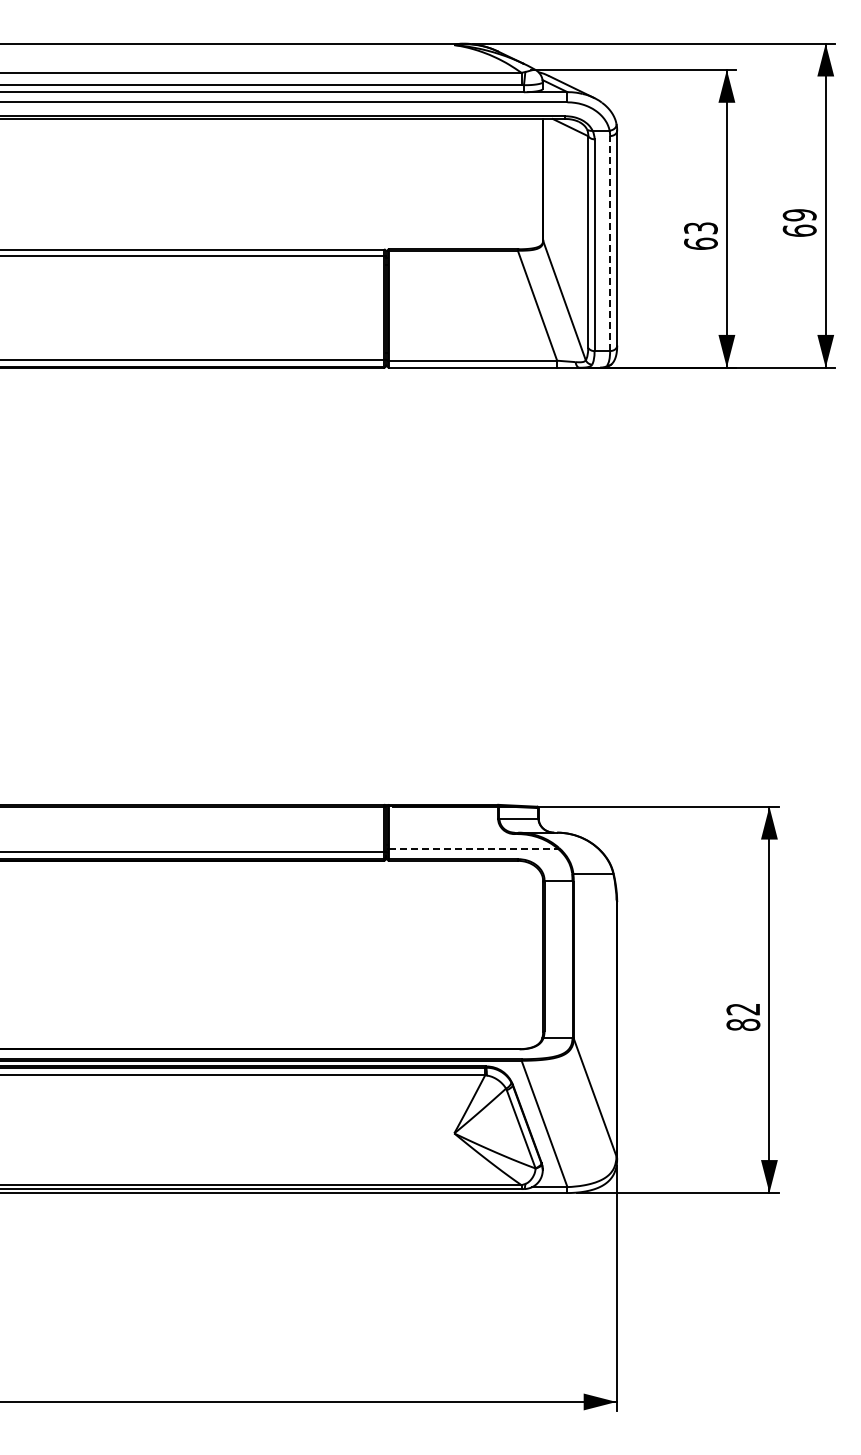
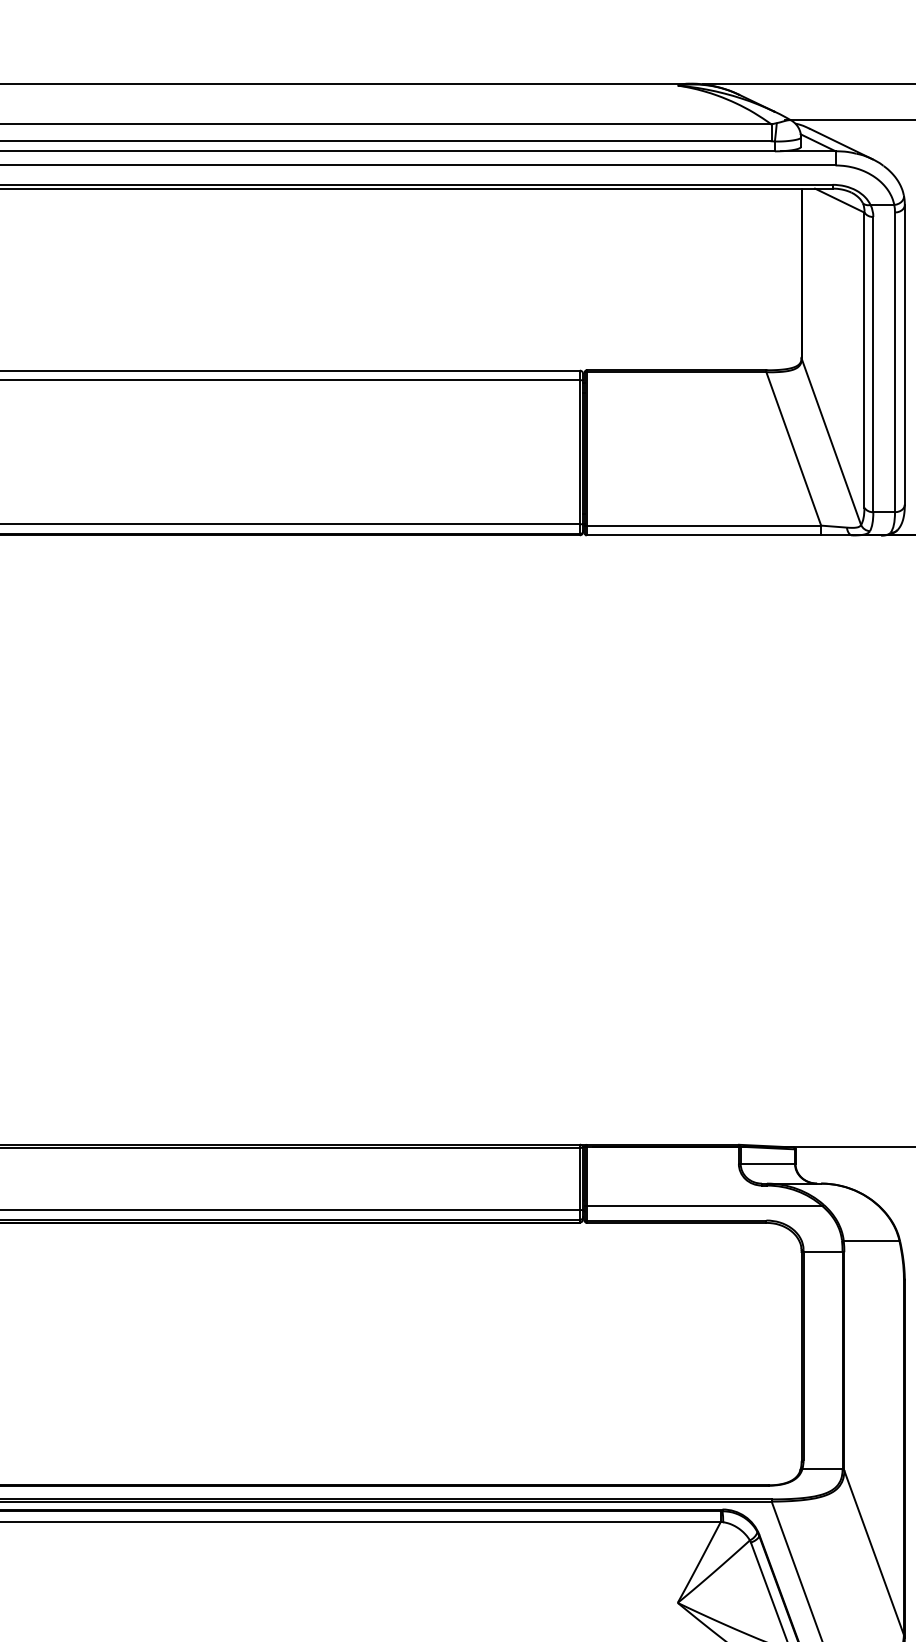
line: (610, 243) -> (895, 362), dashed -> solid
line: (473, 848) -> (704, 1205), dashed -> solid

